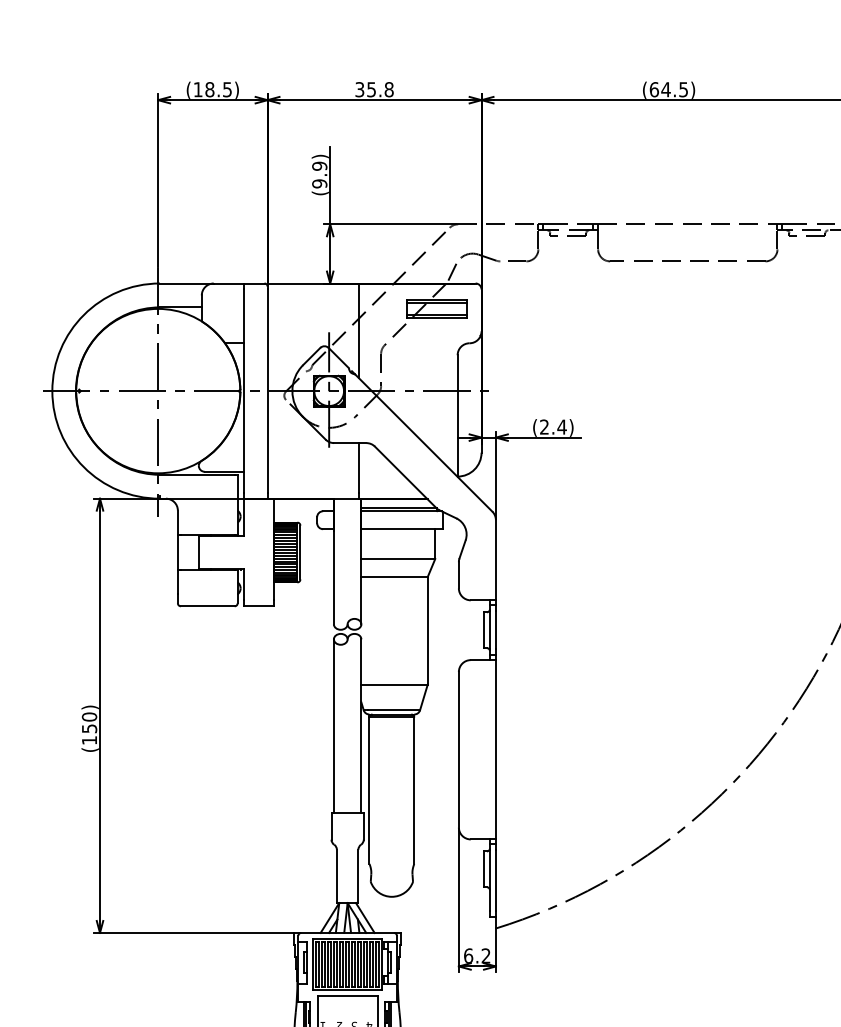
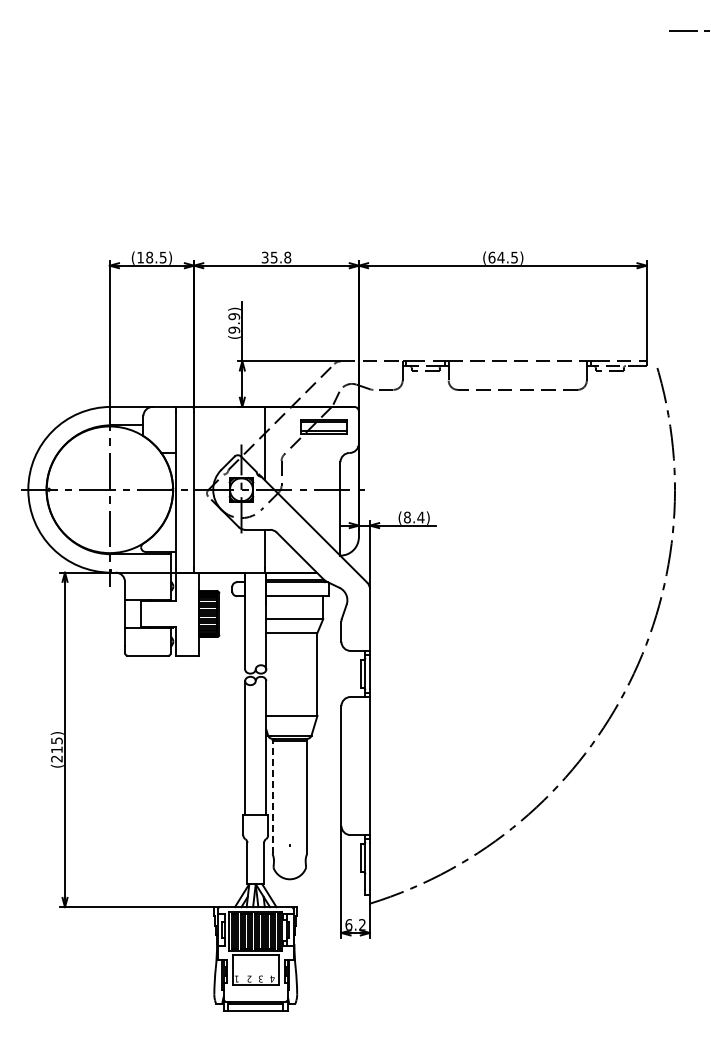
text: (544, 427) -> (407, 517), (2.4) -> (8.4)
text: (88, 728) -> (56, 749), (150) -> (215)
line: (369, 790) -> (272, 797), solid -> dashed

